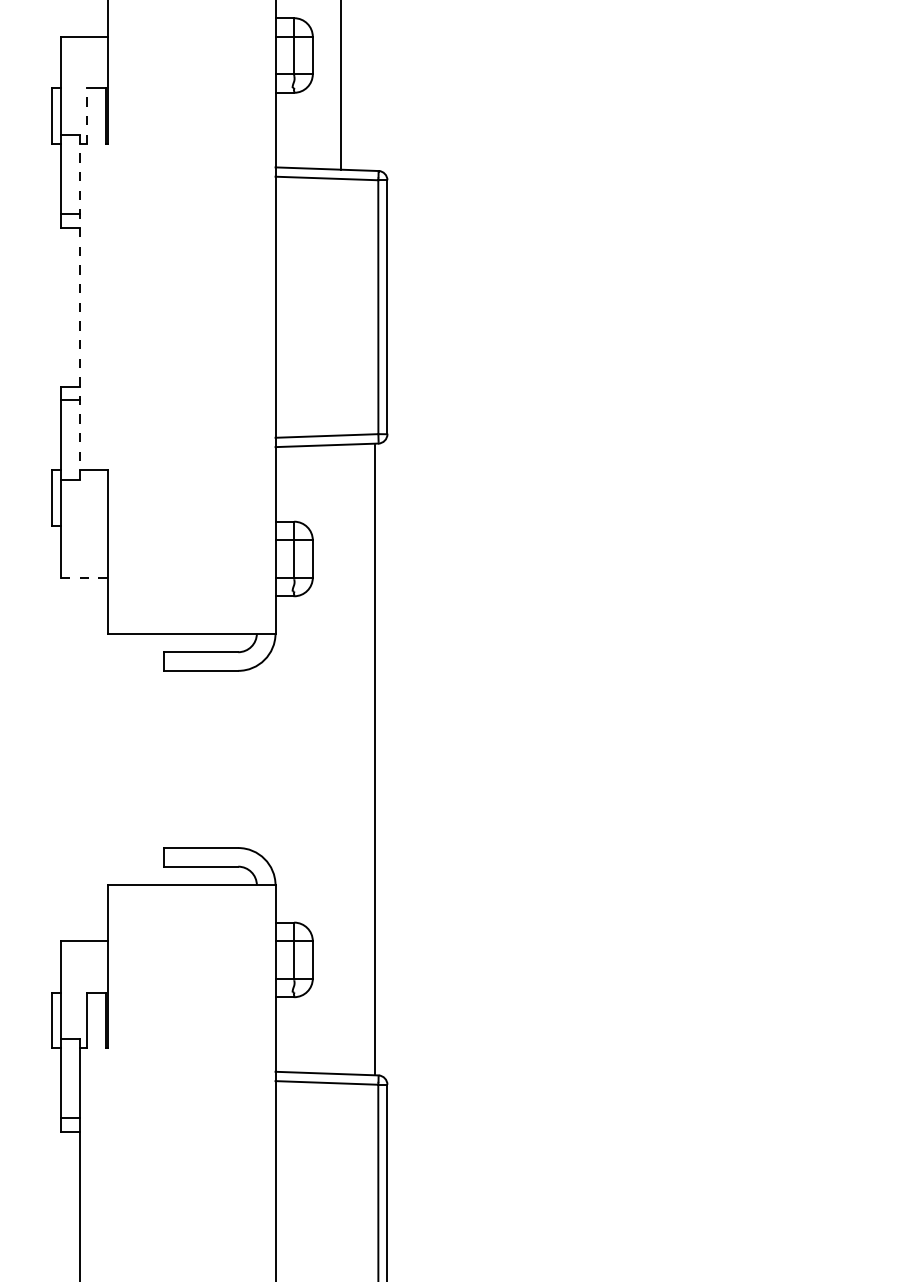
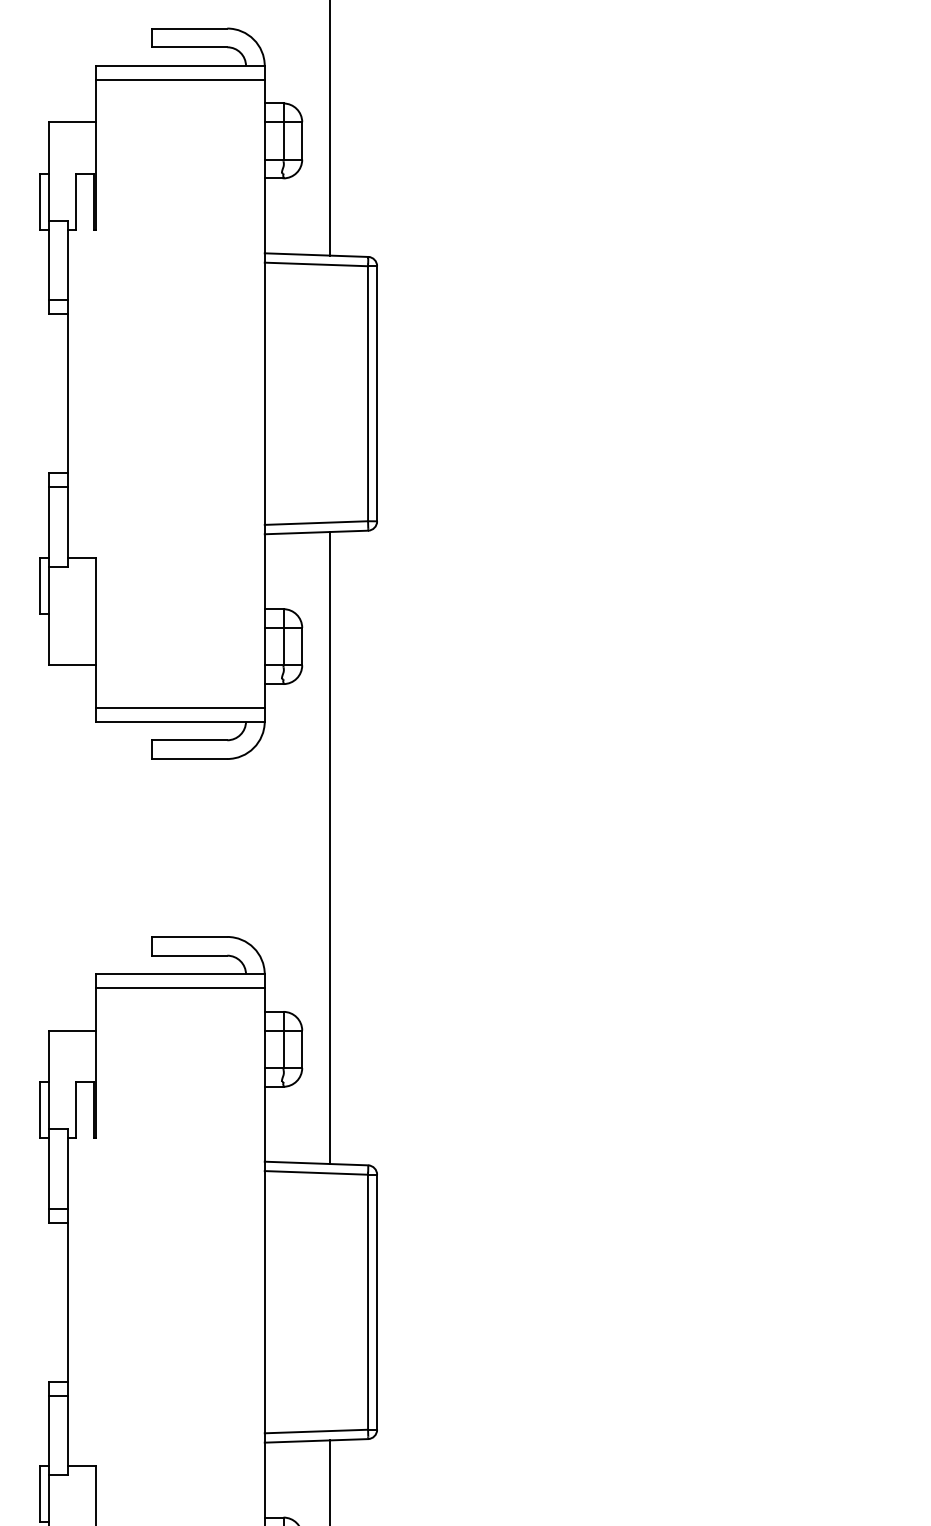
line: (87, 115) -> (75, 201), dashed -> solid
line: (80, 306) -> (68, 393), dashed -> solid
line: (84, 577) -> (72, 665), dashed -> solid
line: (191, 619) -> (180, 707), added
line: (374, 758) -> (330, 847), moved
line: (191, 899) -> (180, 988), added

